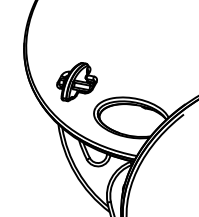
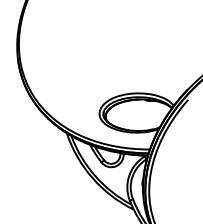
part: (77, 82) -> (77, 88), removed

